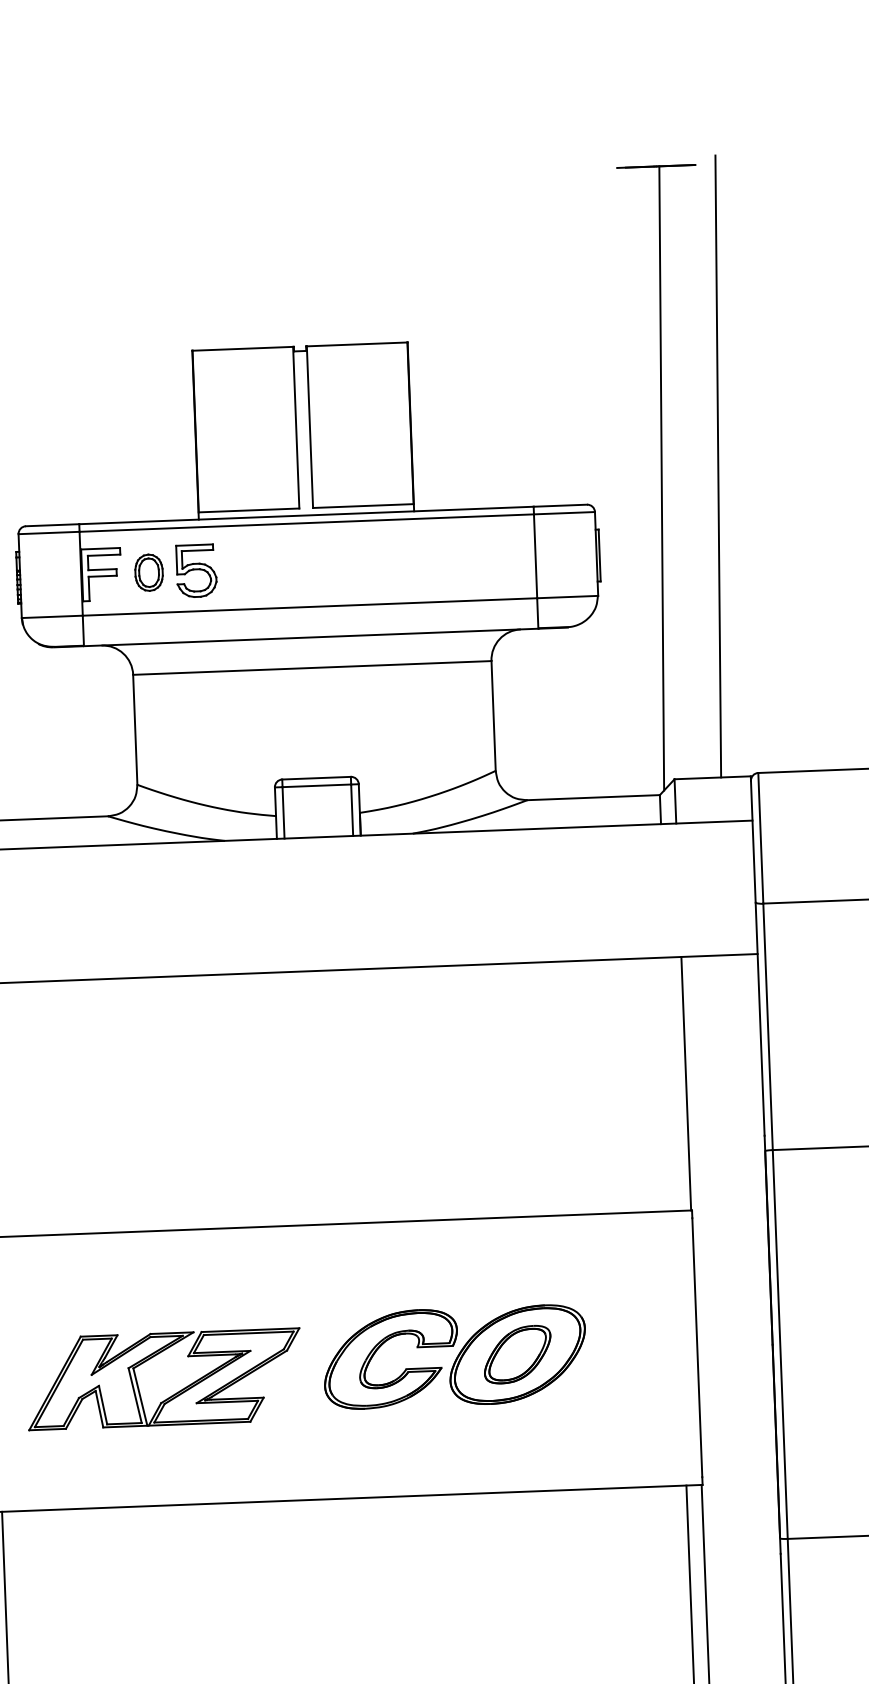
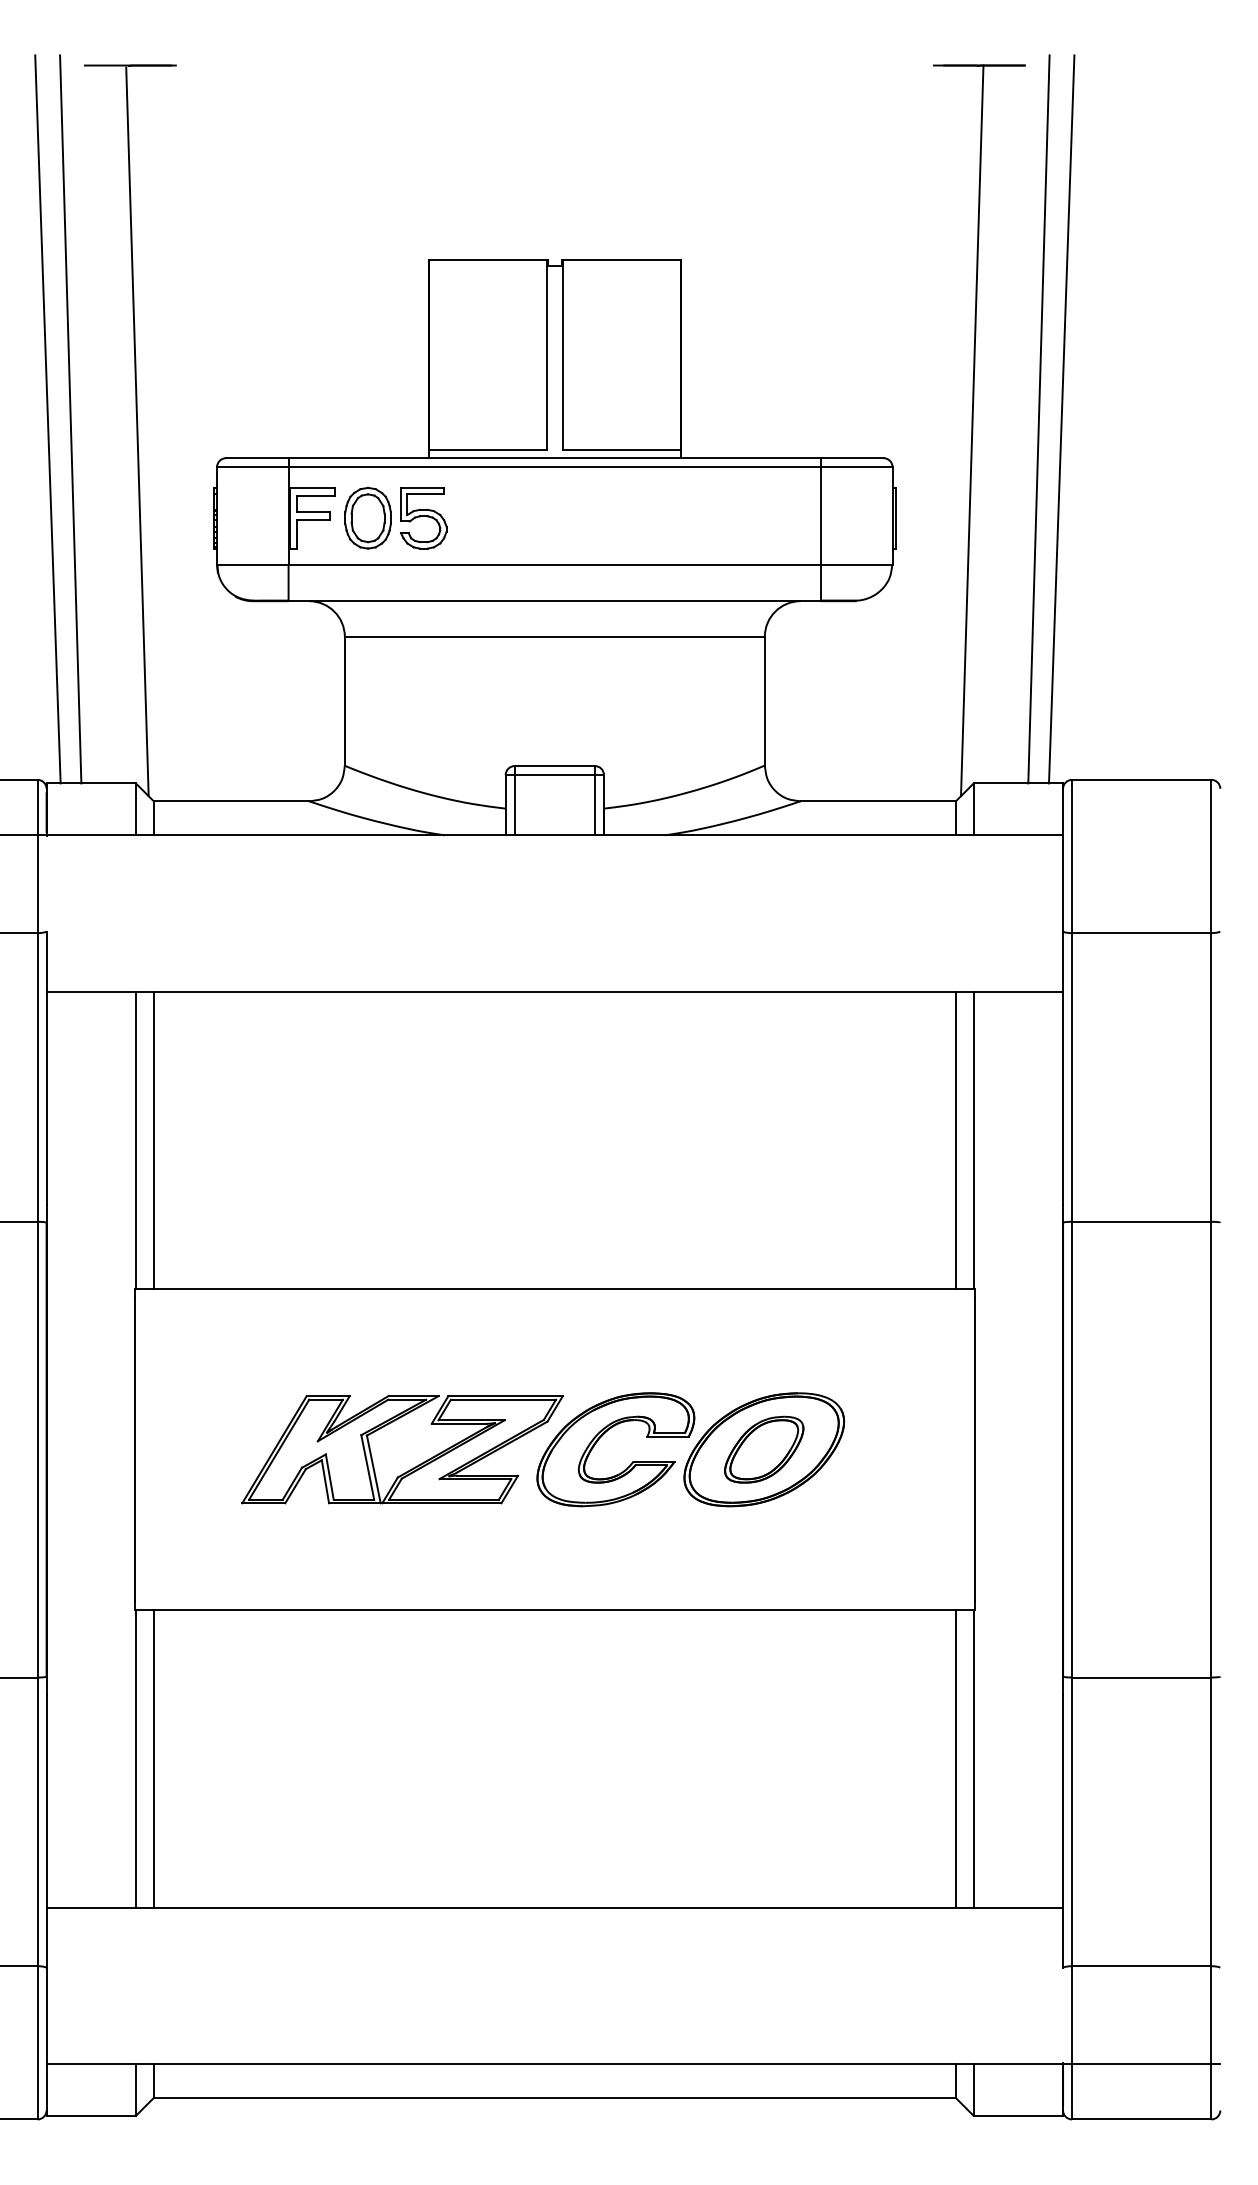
line: (737, 465) -> (1061, 419), added
part: (148, 572) -> (367, 517), size x1.43
line: (670, 1083) -> (955, 1139), added
part: (172, 1395) -> (411, 1468), moved

